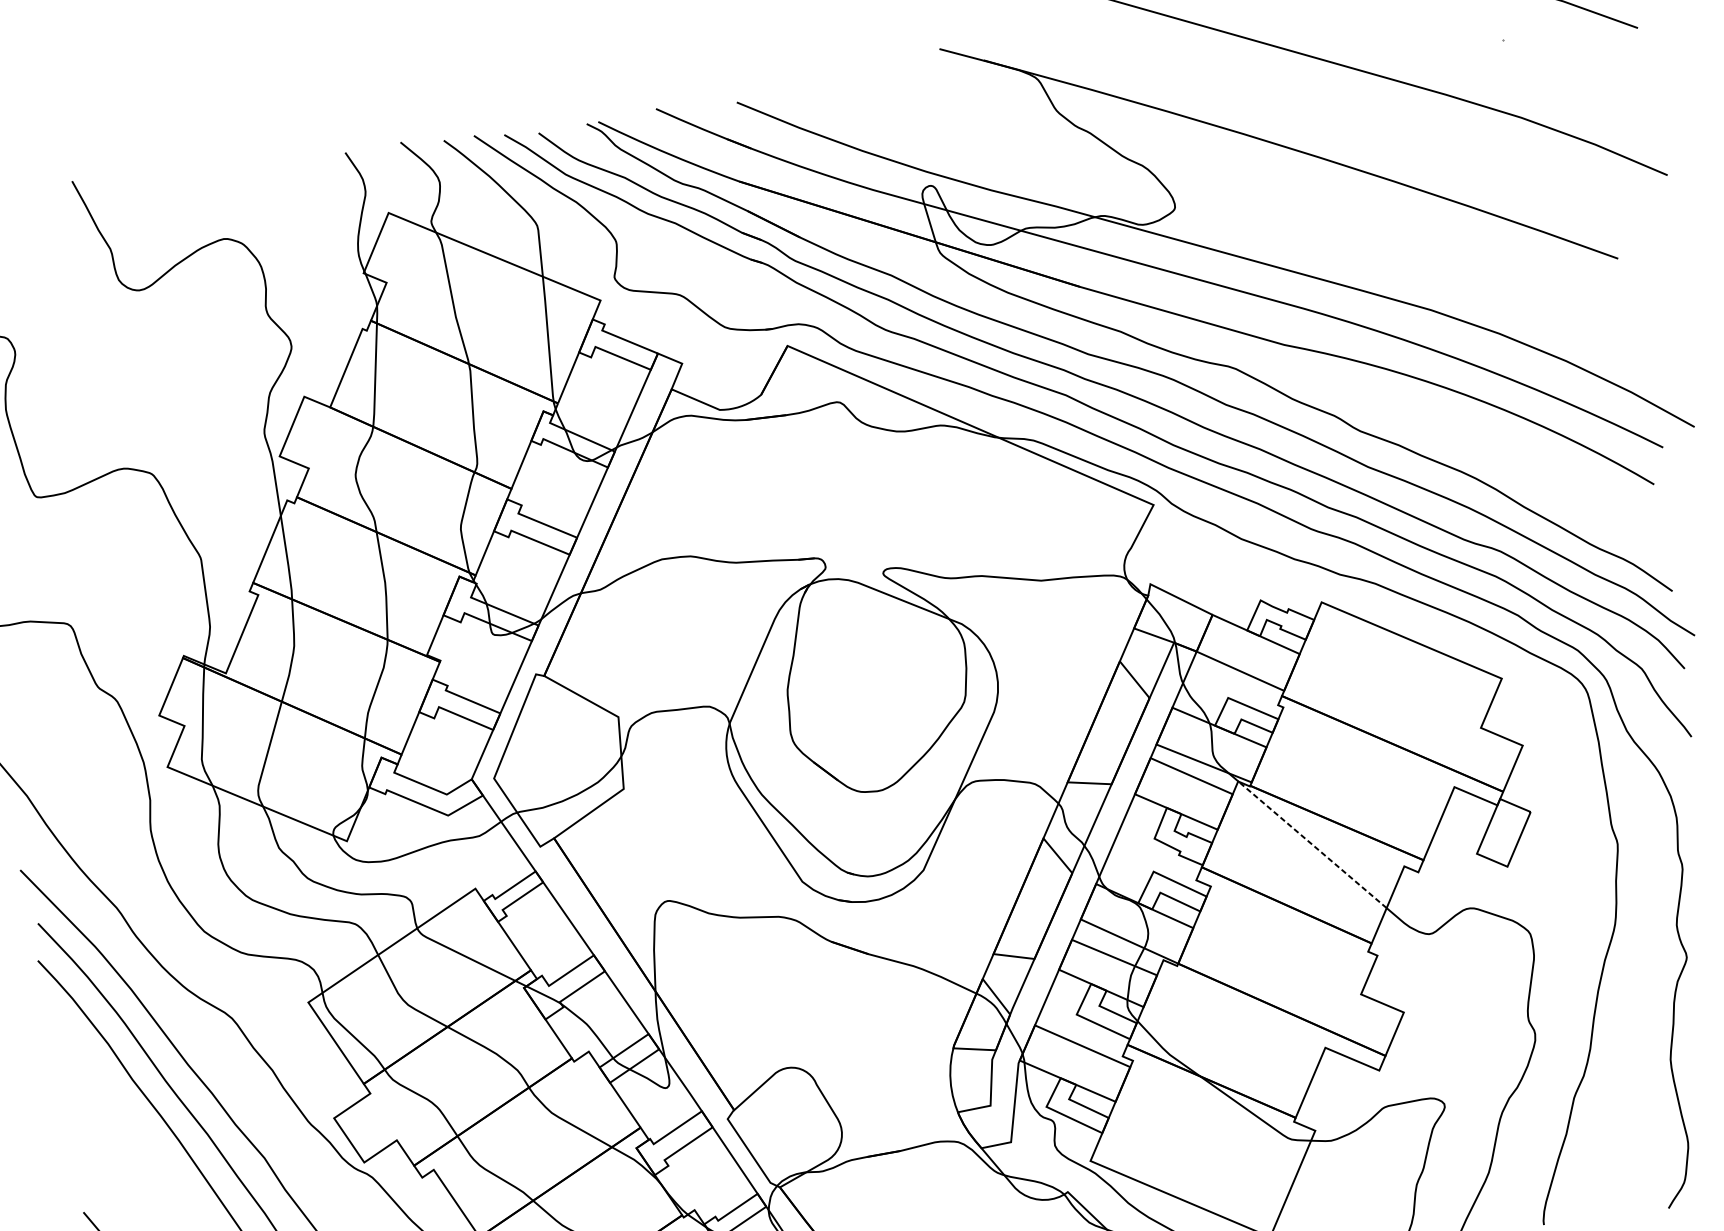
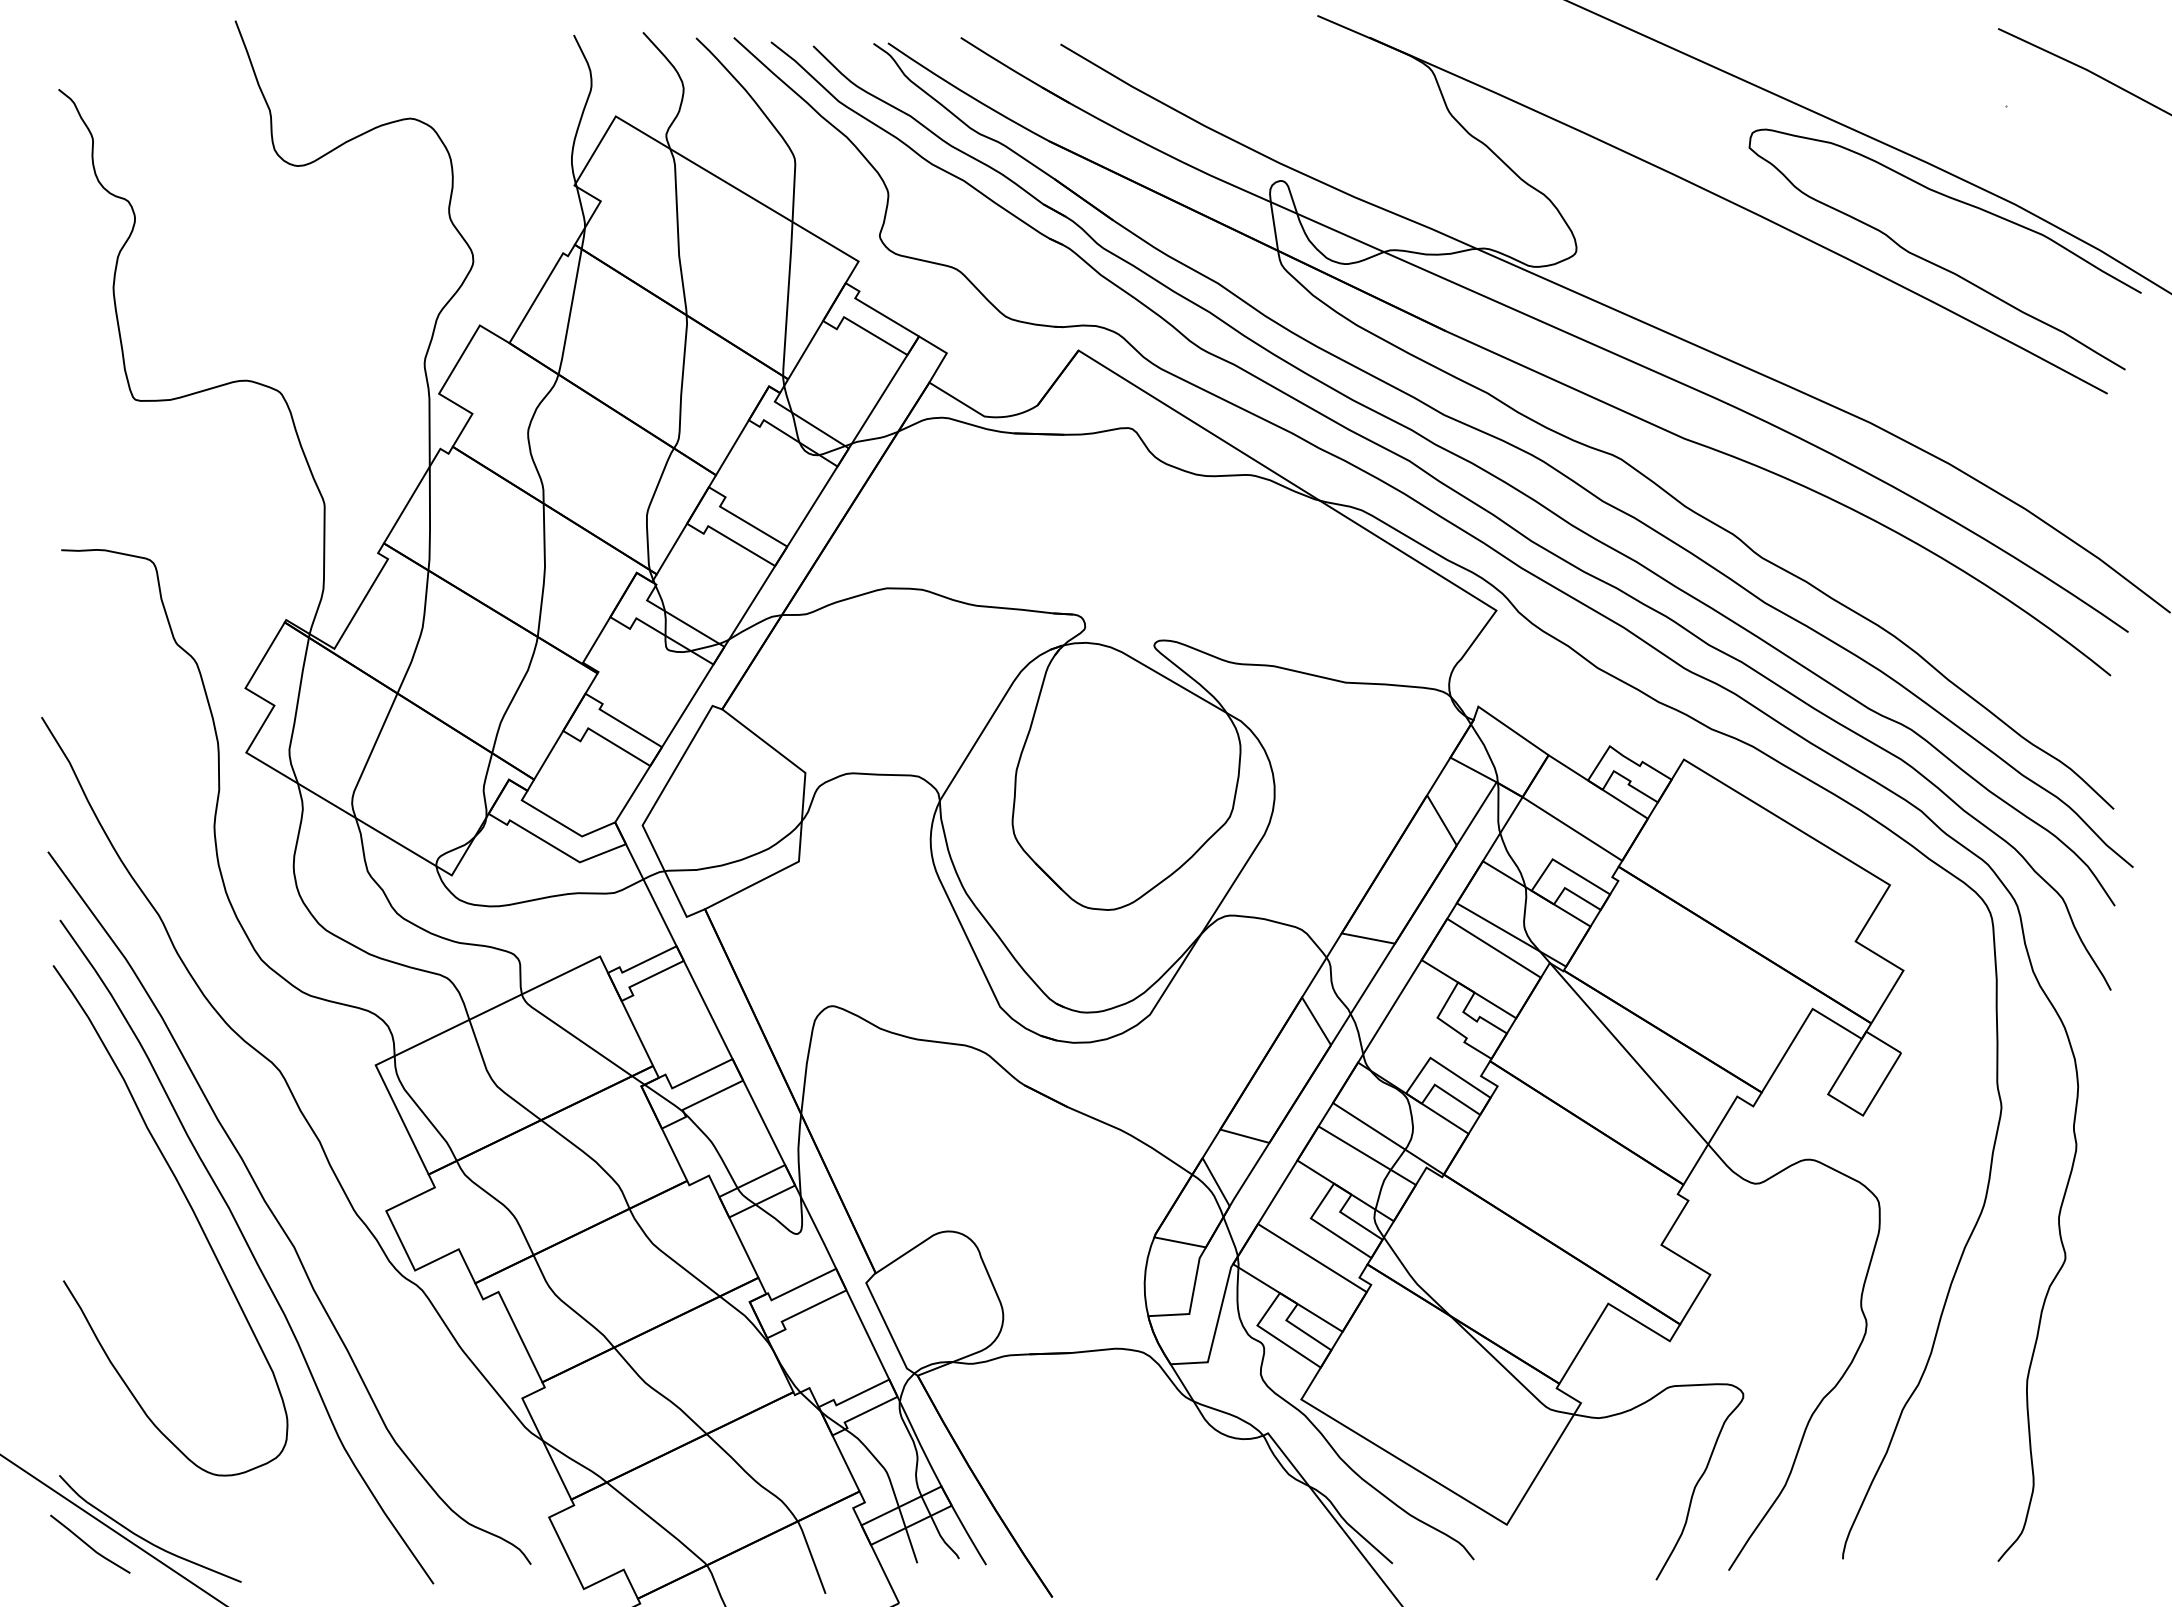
curve: (1466, 175) -> (1937, 264), added
line: (1311, 844) -> (1628, 1053), dashed -> solid

